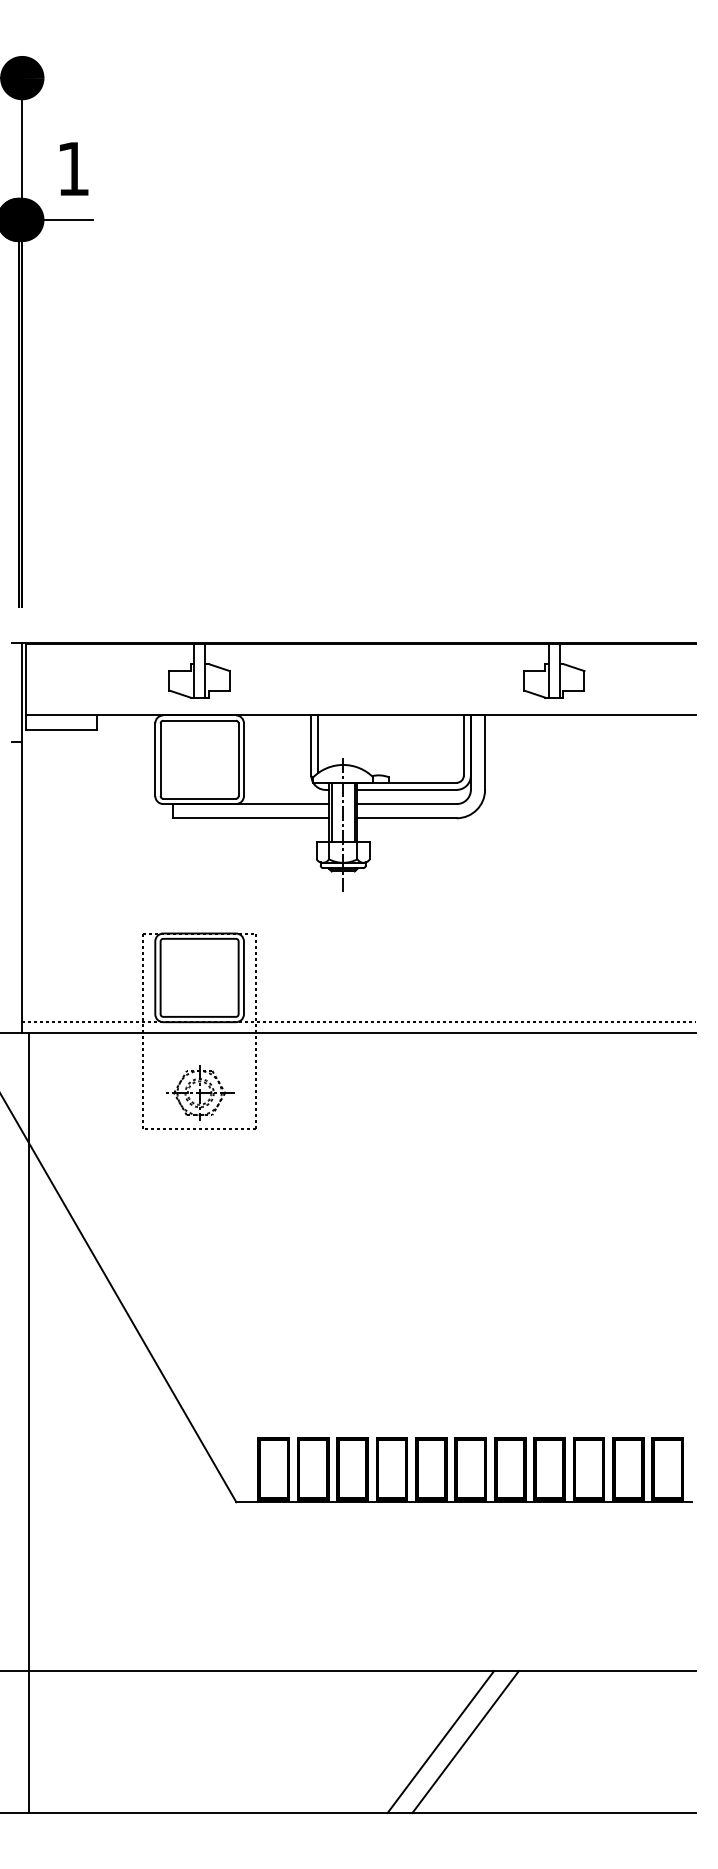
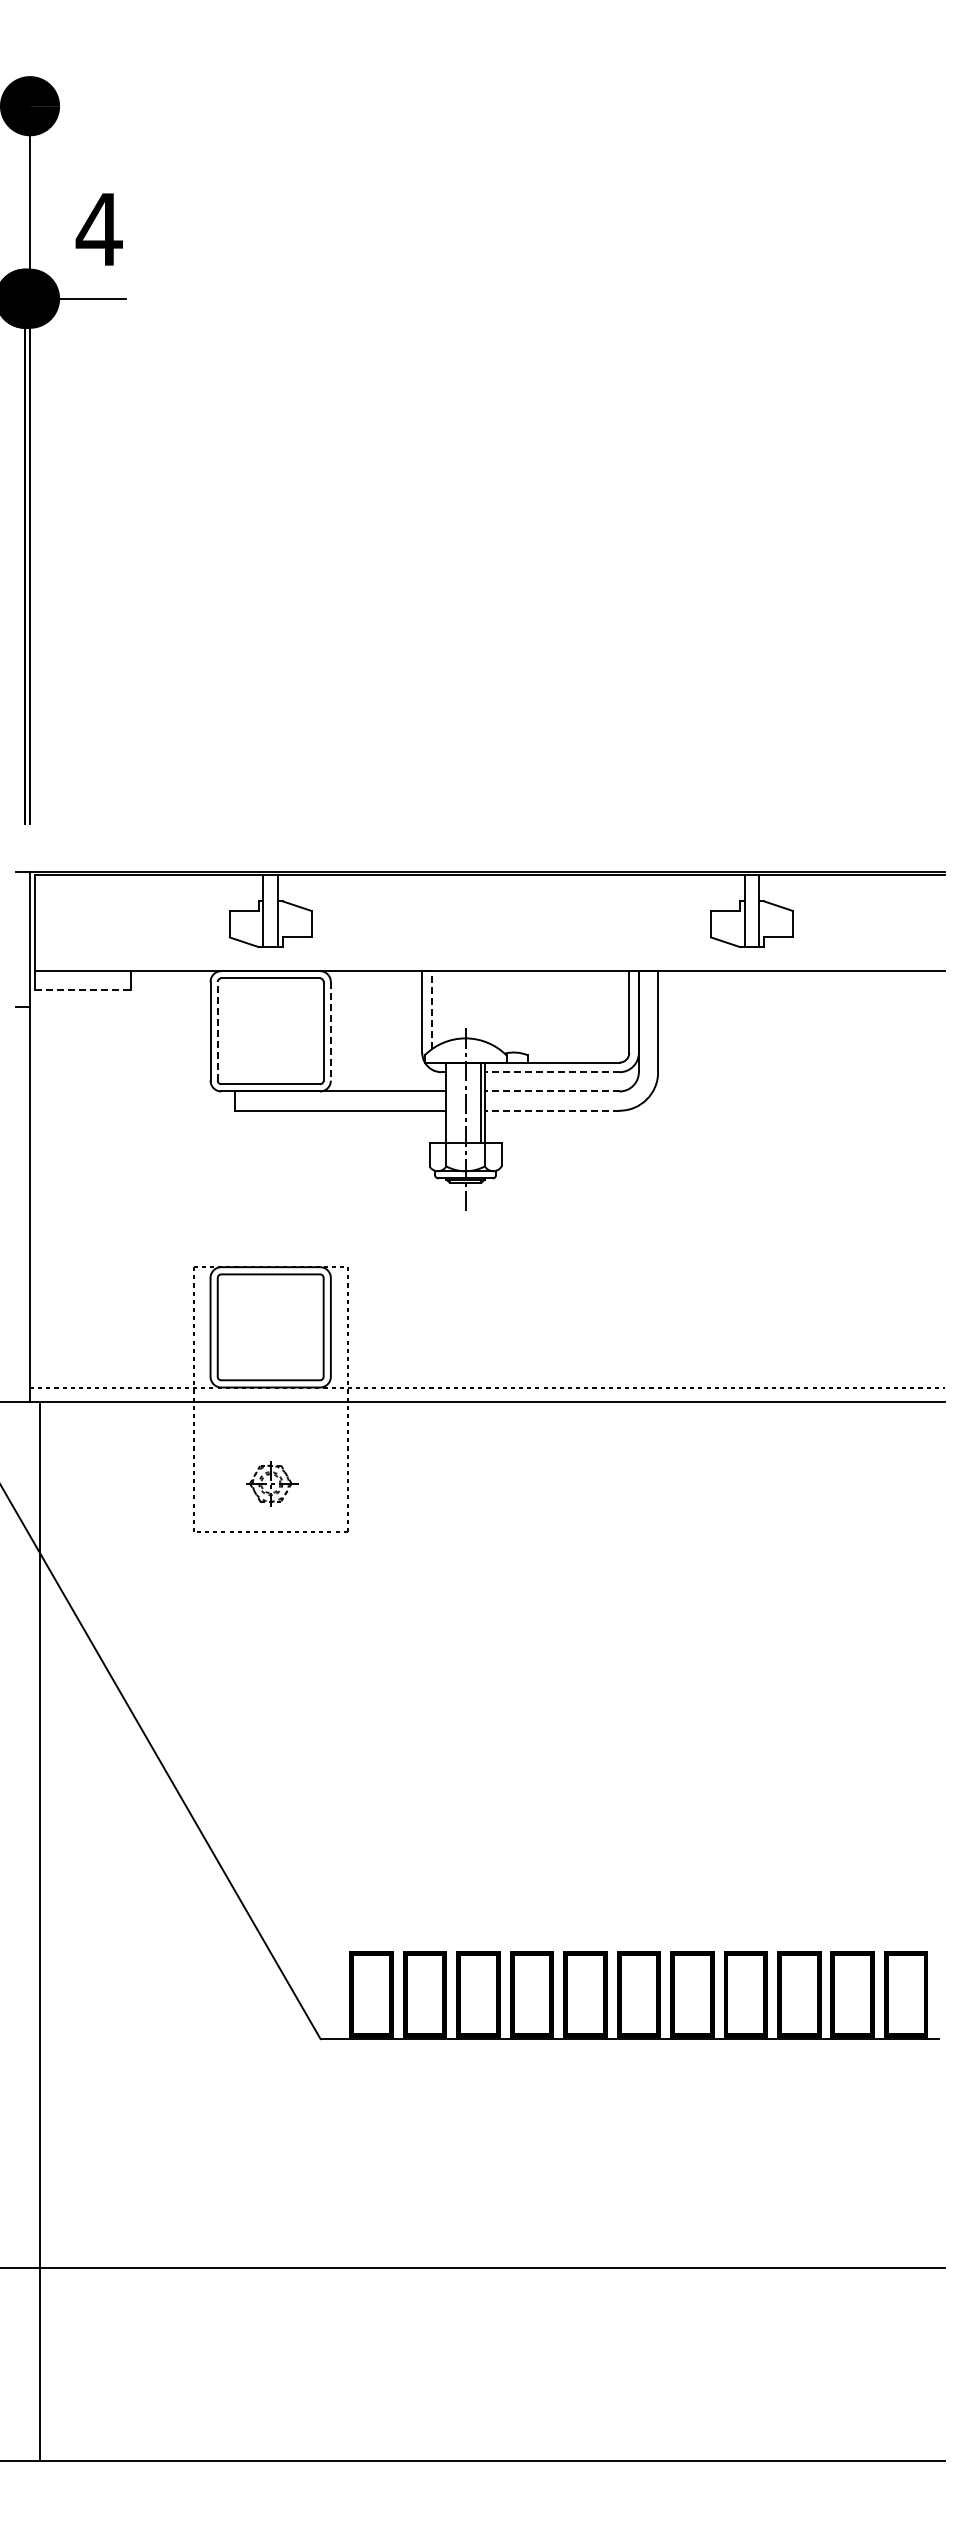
text: (72, 168) -> (98, 229), 1 -> 4
line: (61, 729) -> (83, 990), solid -> dashed
line: (318, 743) -> (431, 1009), solid -> dashed
line: (160, 759) -> (217, 1030), solid -> dashed
line: (243, 759) -> (330, 1031), solid -> dashed
line: (406, 790) -> (551, 1072), solid -> dashed
line: (406, 804) -> (551, 1091), solid -> dashed
line: (331, 812) -> (449, 1102), removed
line: (406, 818) -> (551, 1110), solid -> dashed
part: (199, 1092) -> (270, 1483), size x0.6
line: (440, 1742) -> (597, 2364), removed
line: (465, 1742) -> (631, 2364), removed

